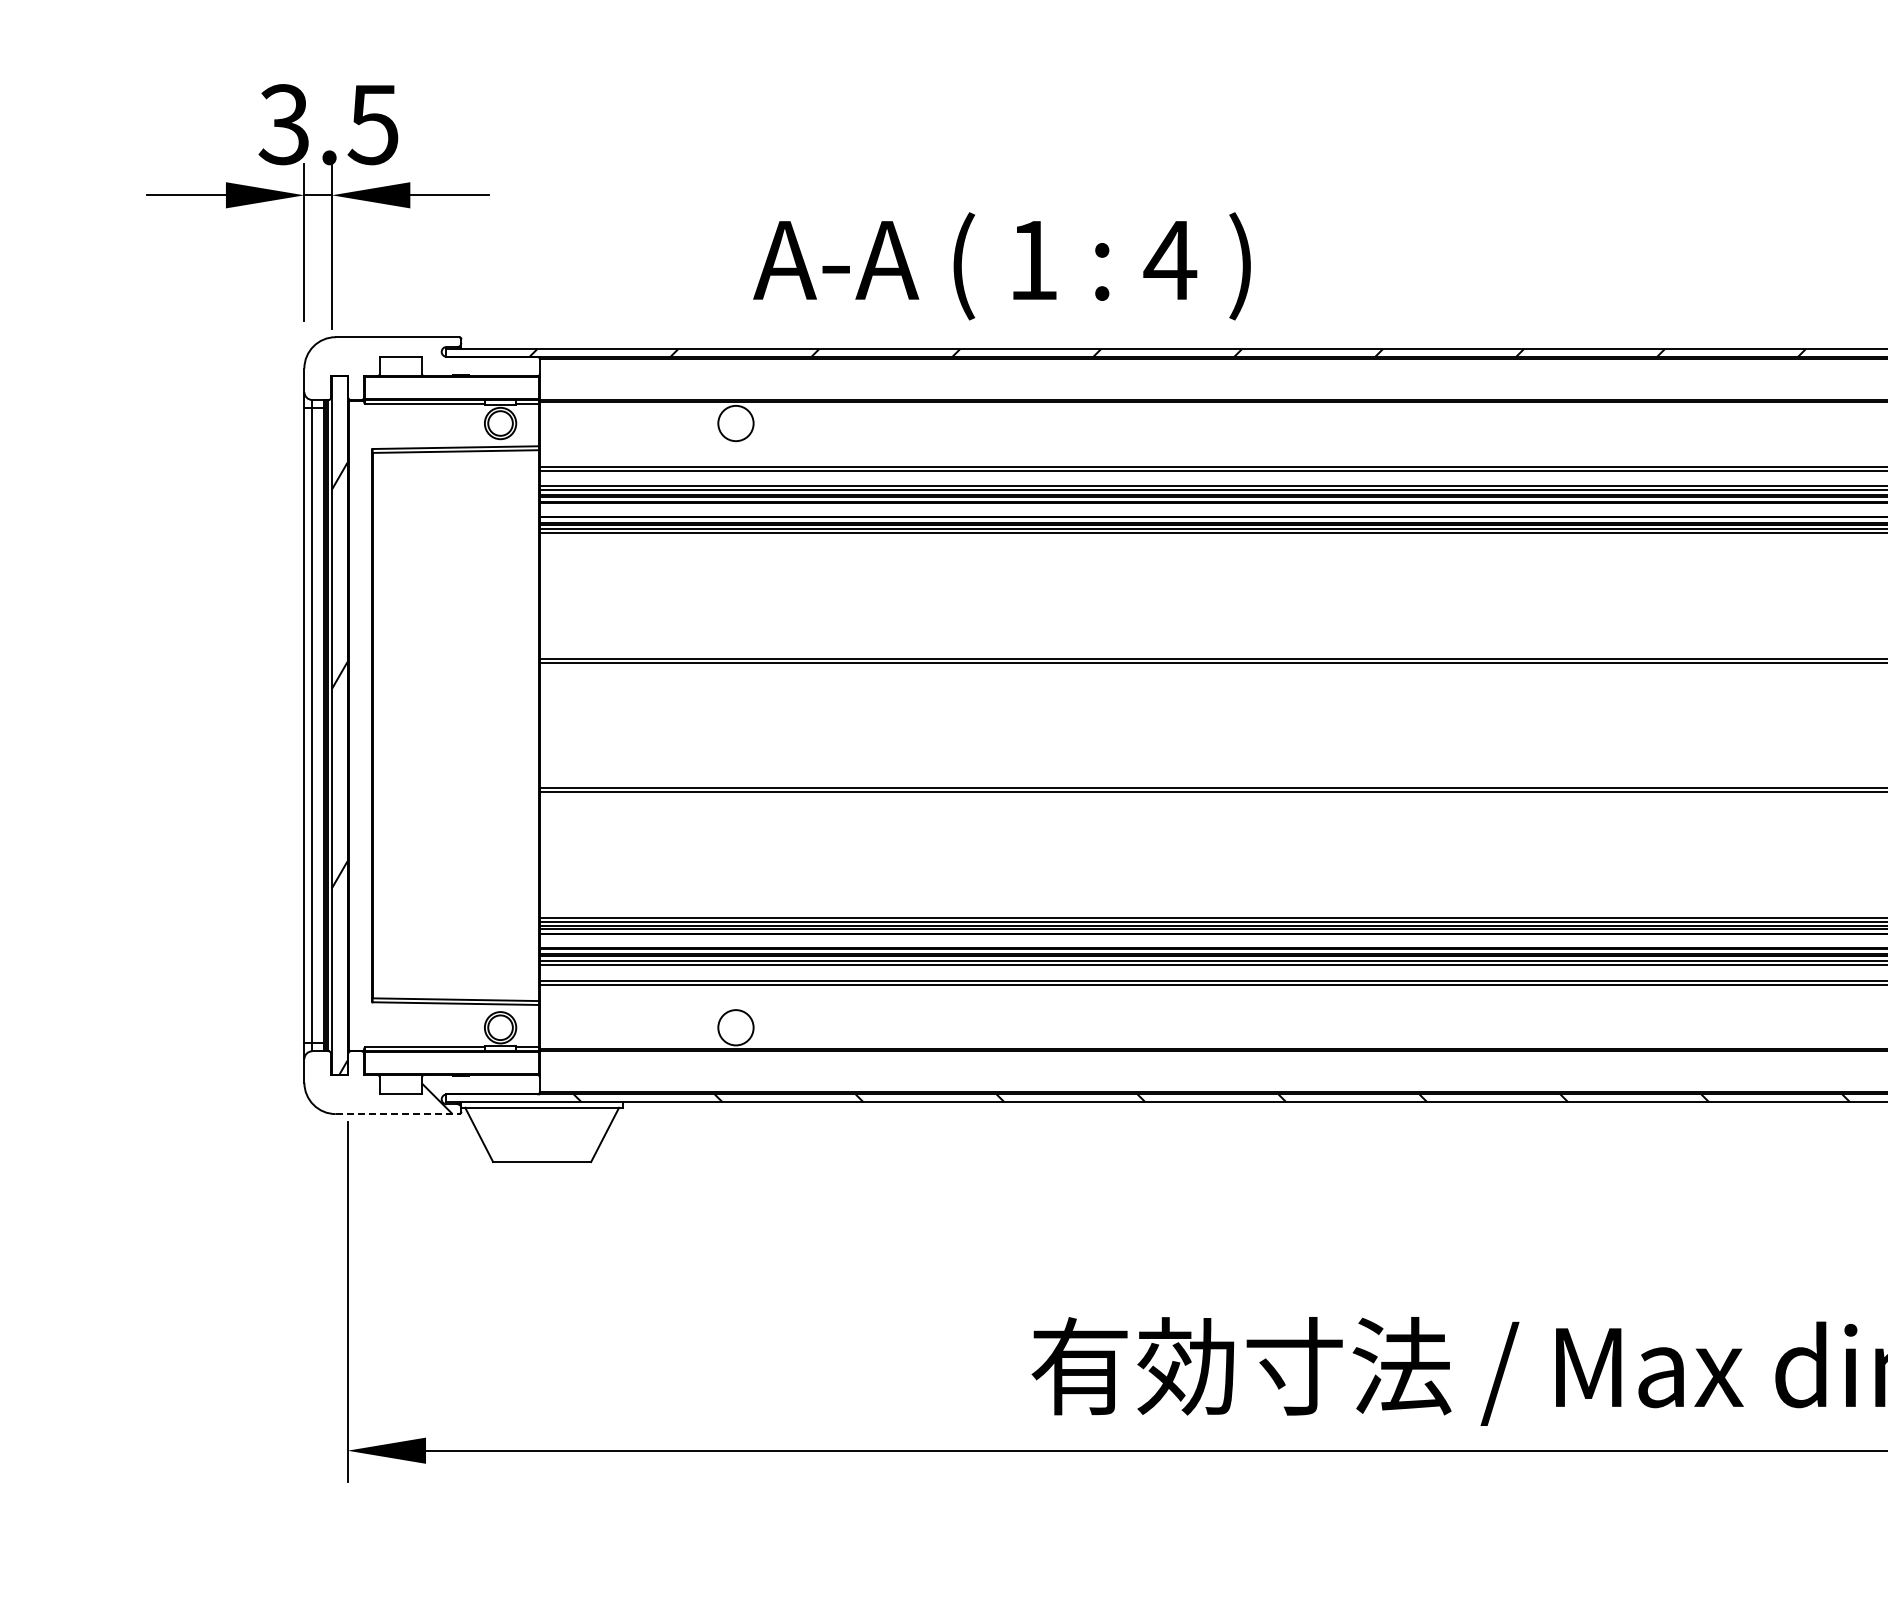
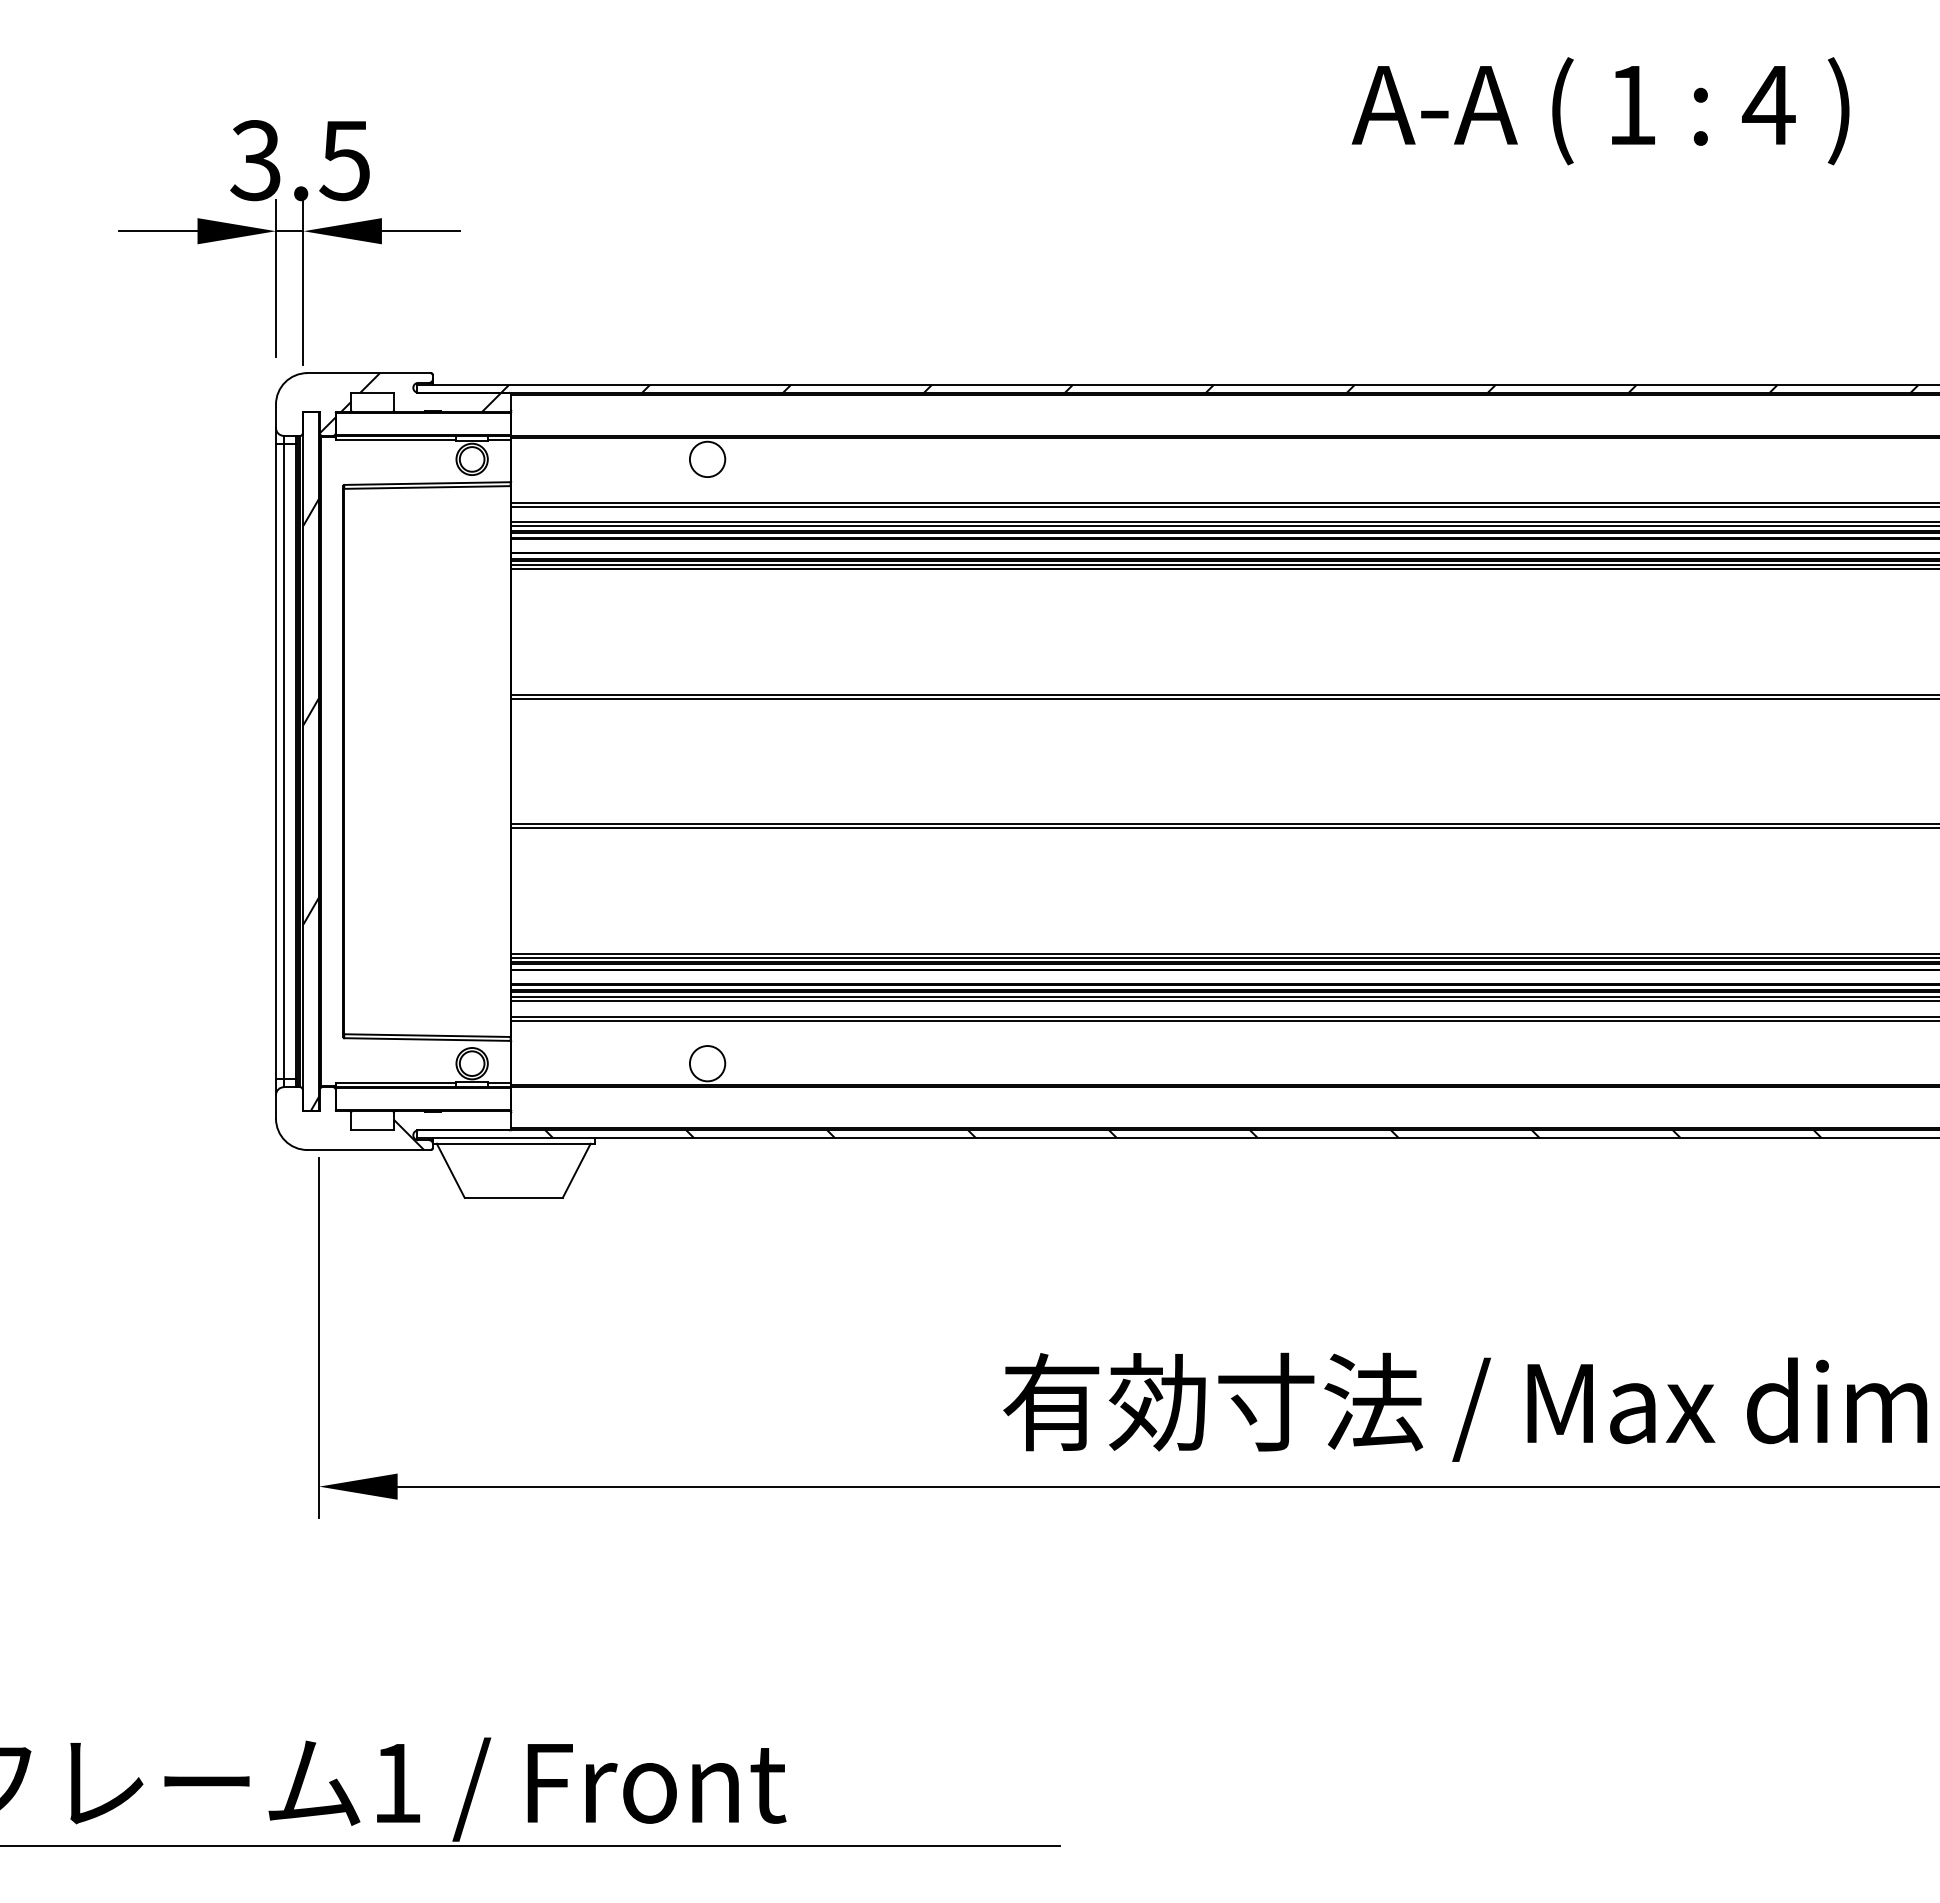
text: (1001, 266) -> (1600, 111), moved
hatch: (438, 367) -> (410, 403), added
line: (396, 1114) -> (368, 1150), dashed -> solid

